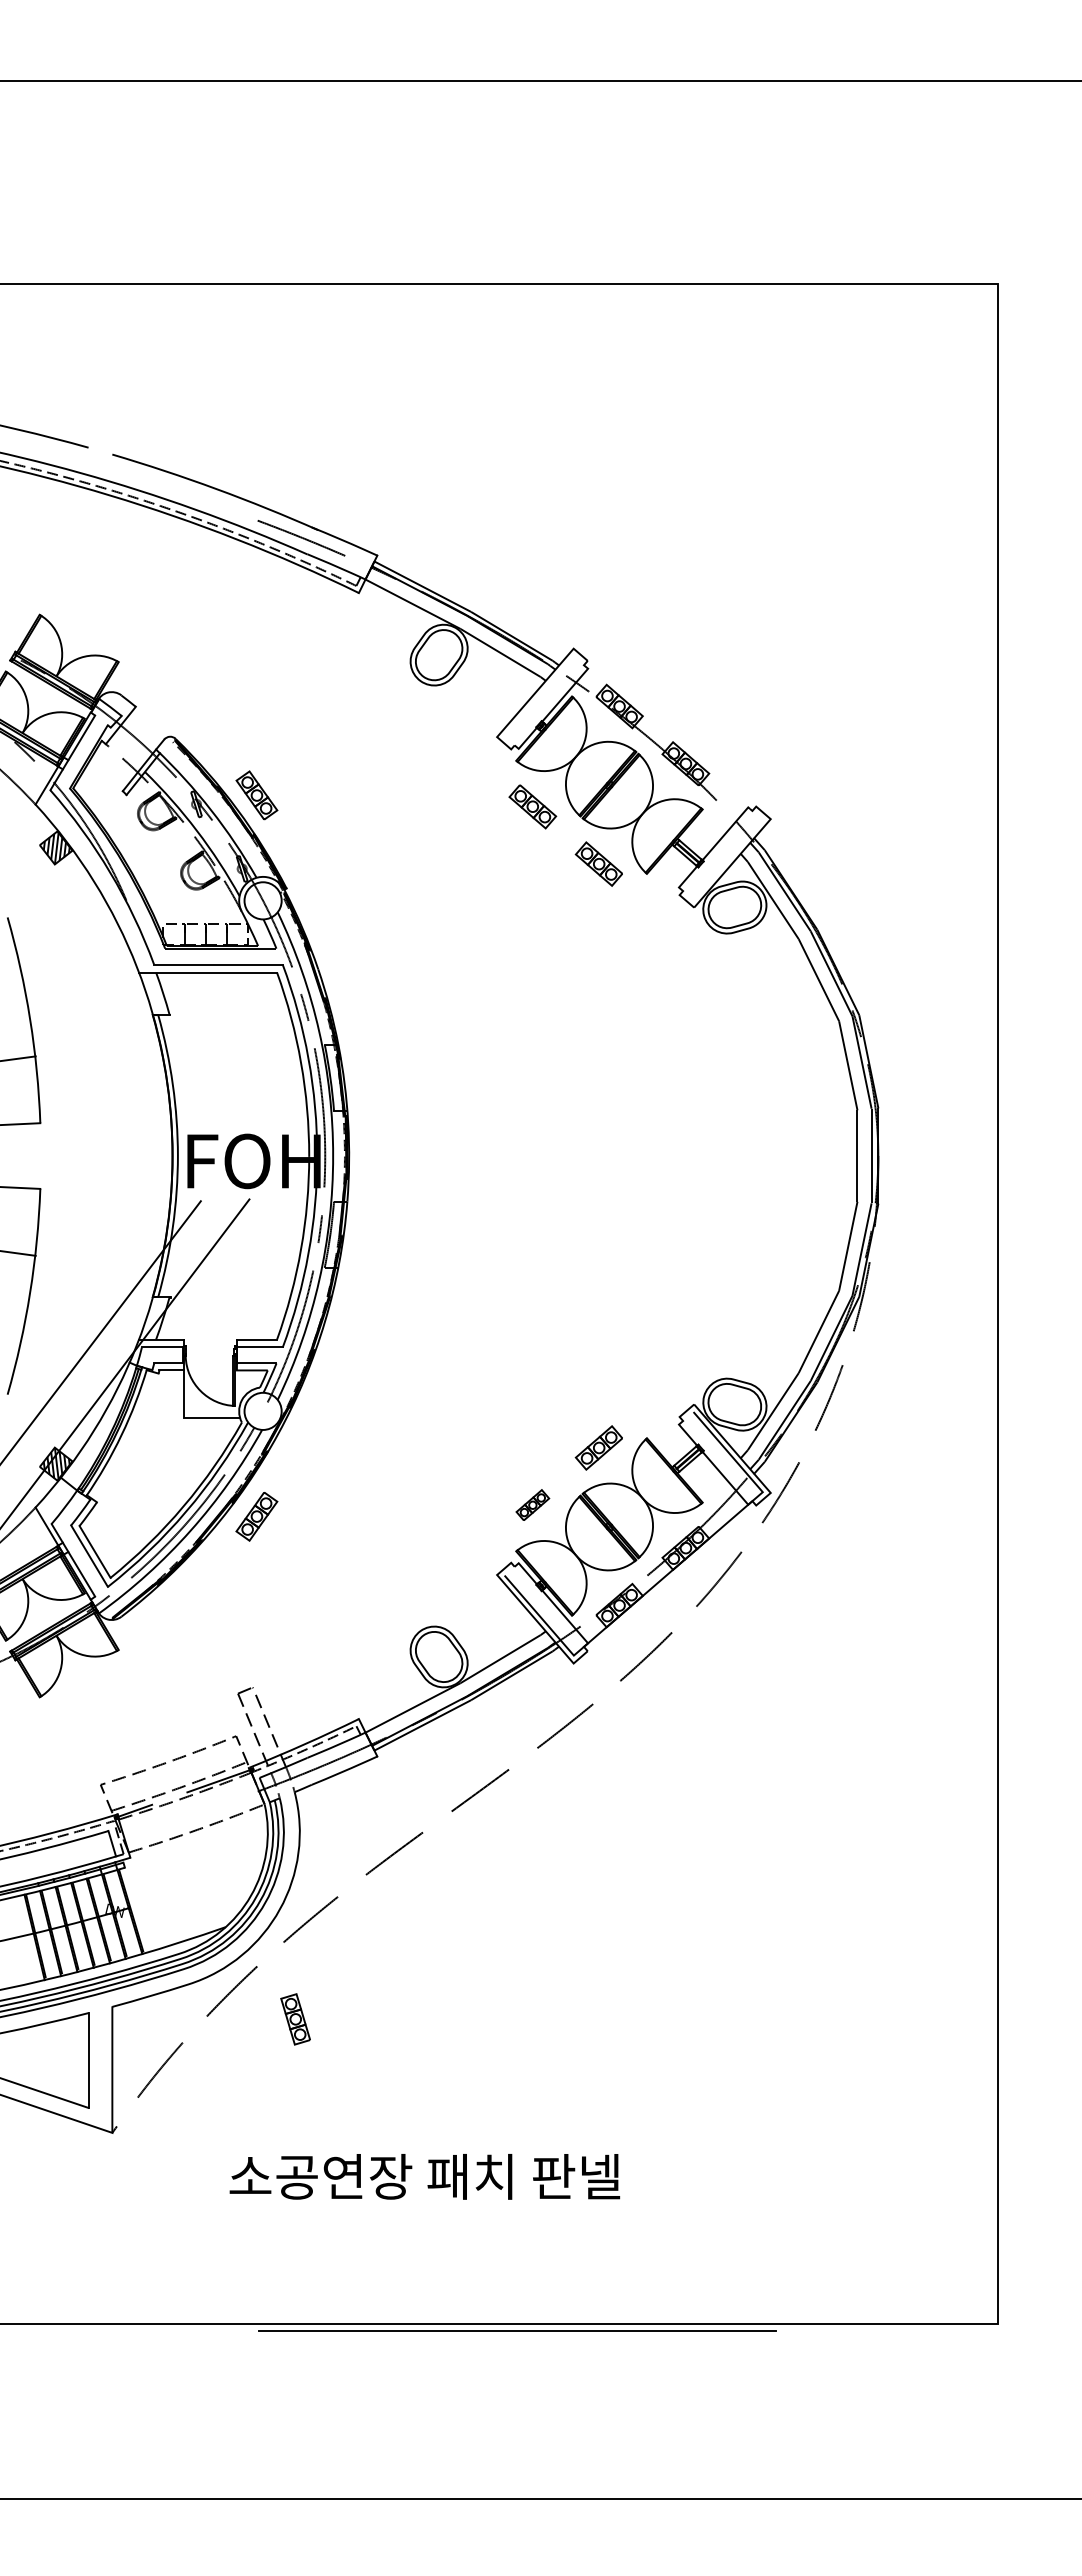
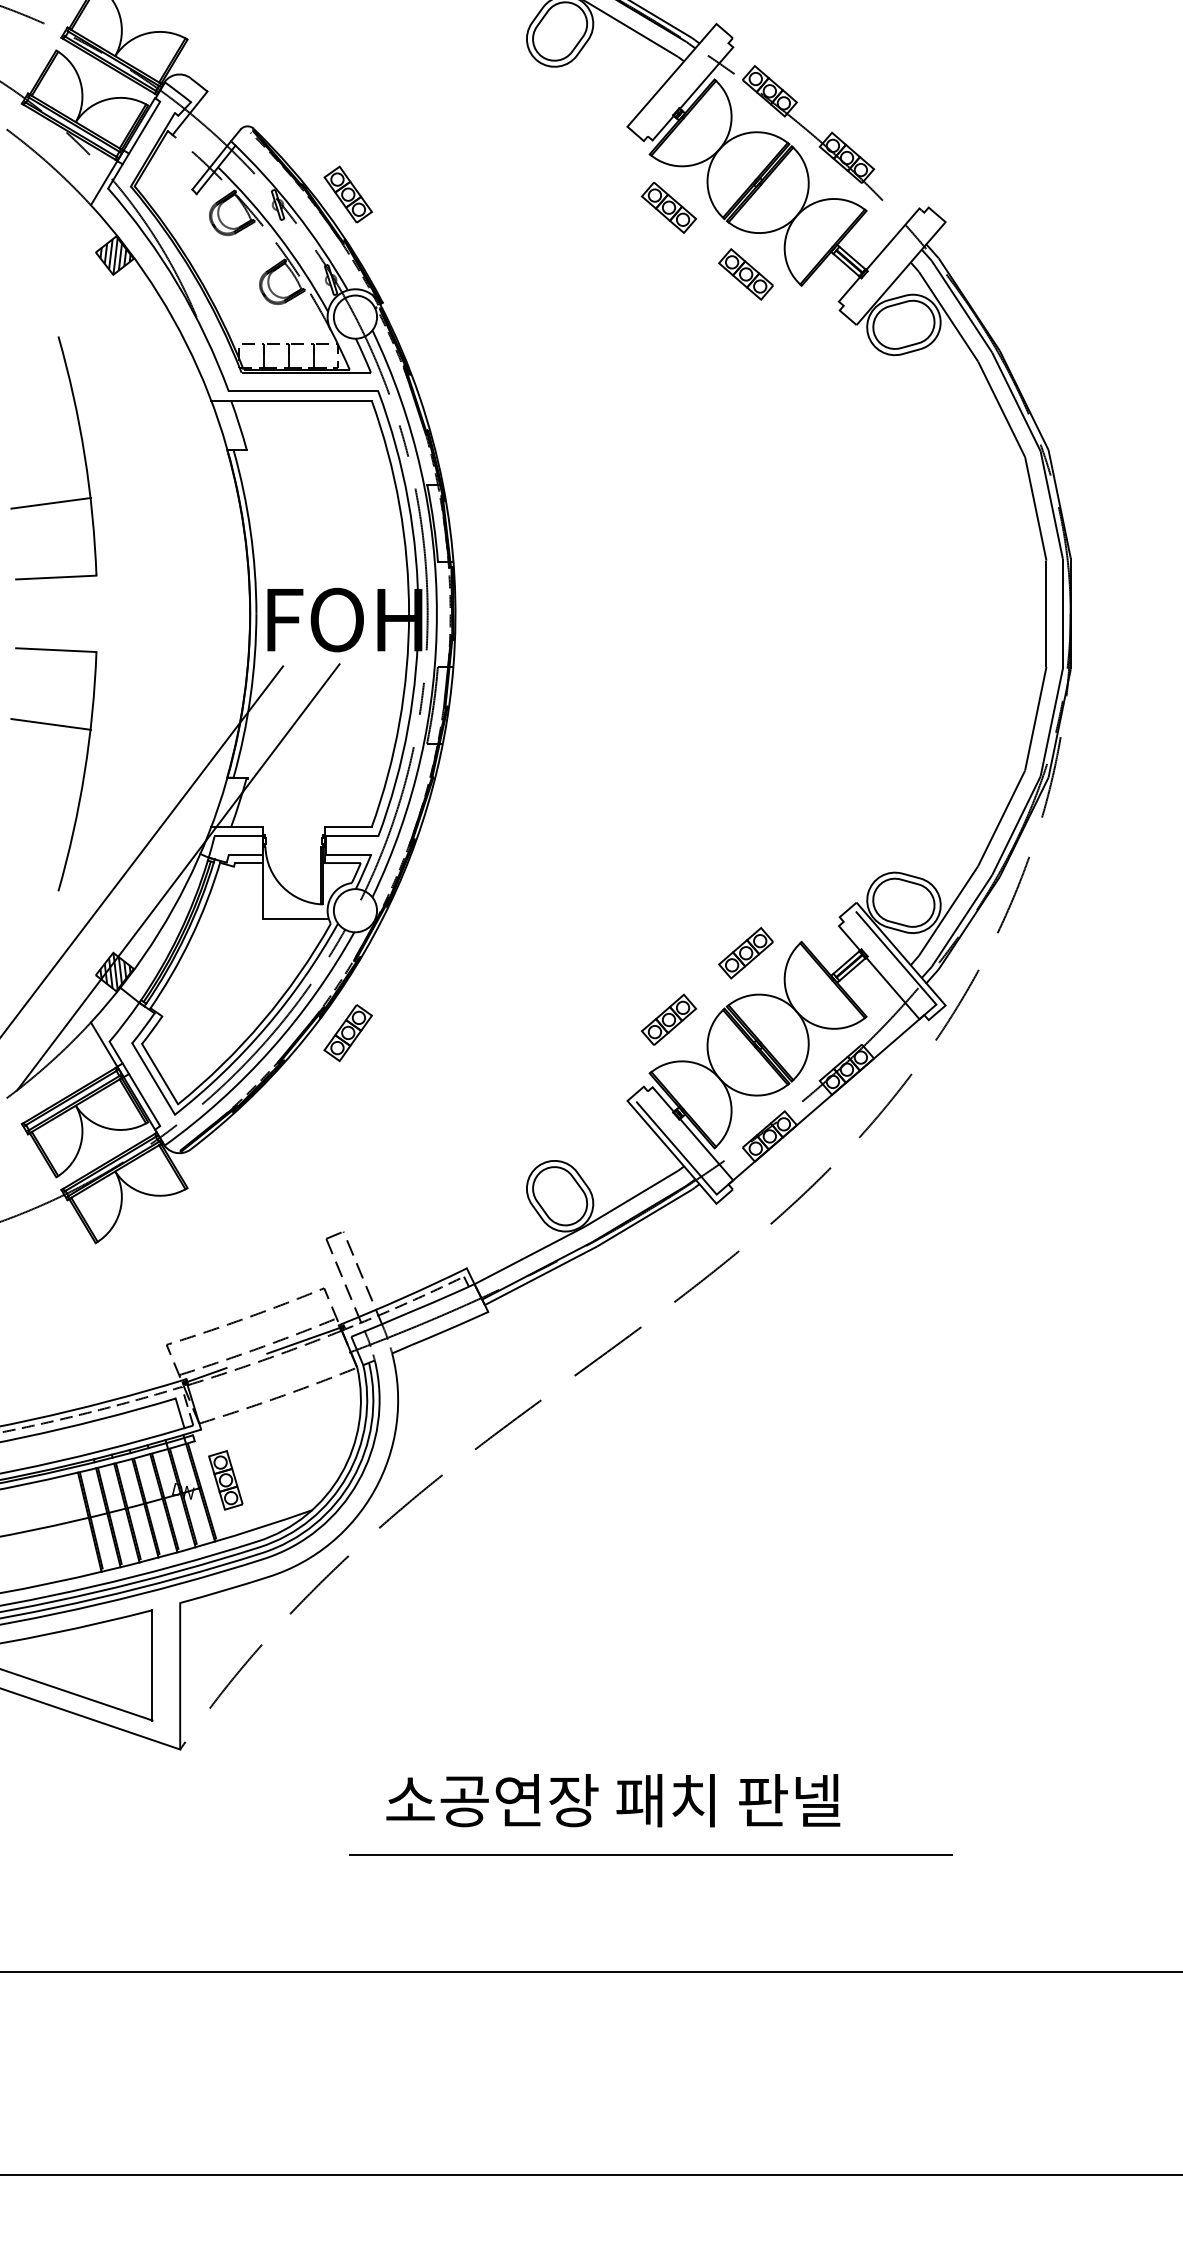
part: (532, 1504) -> (668, 1018), size x1.43
part: (295, 2019) -> (225, 1480), moved
text: (424, 2176) -> (612, 1800), moved
line: (517, 2330) -> (651, 1853), moved

